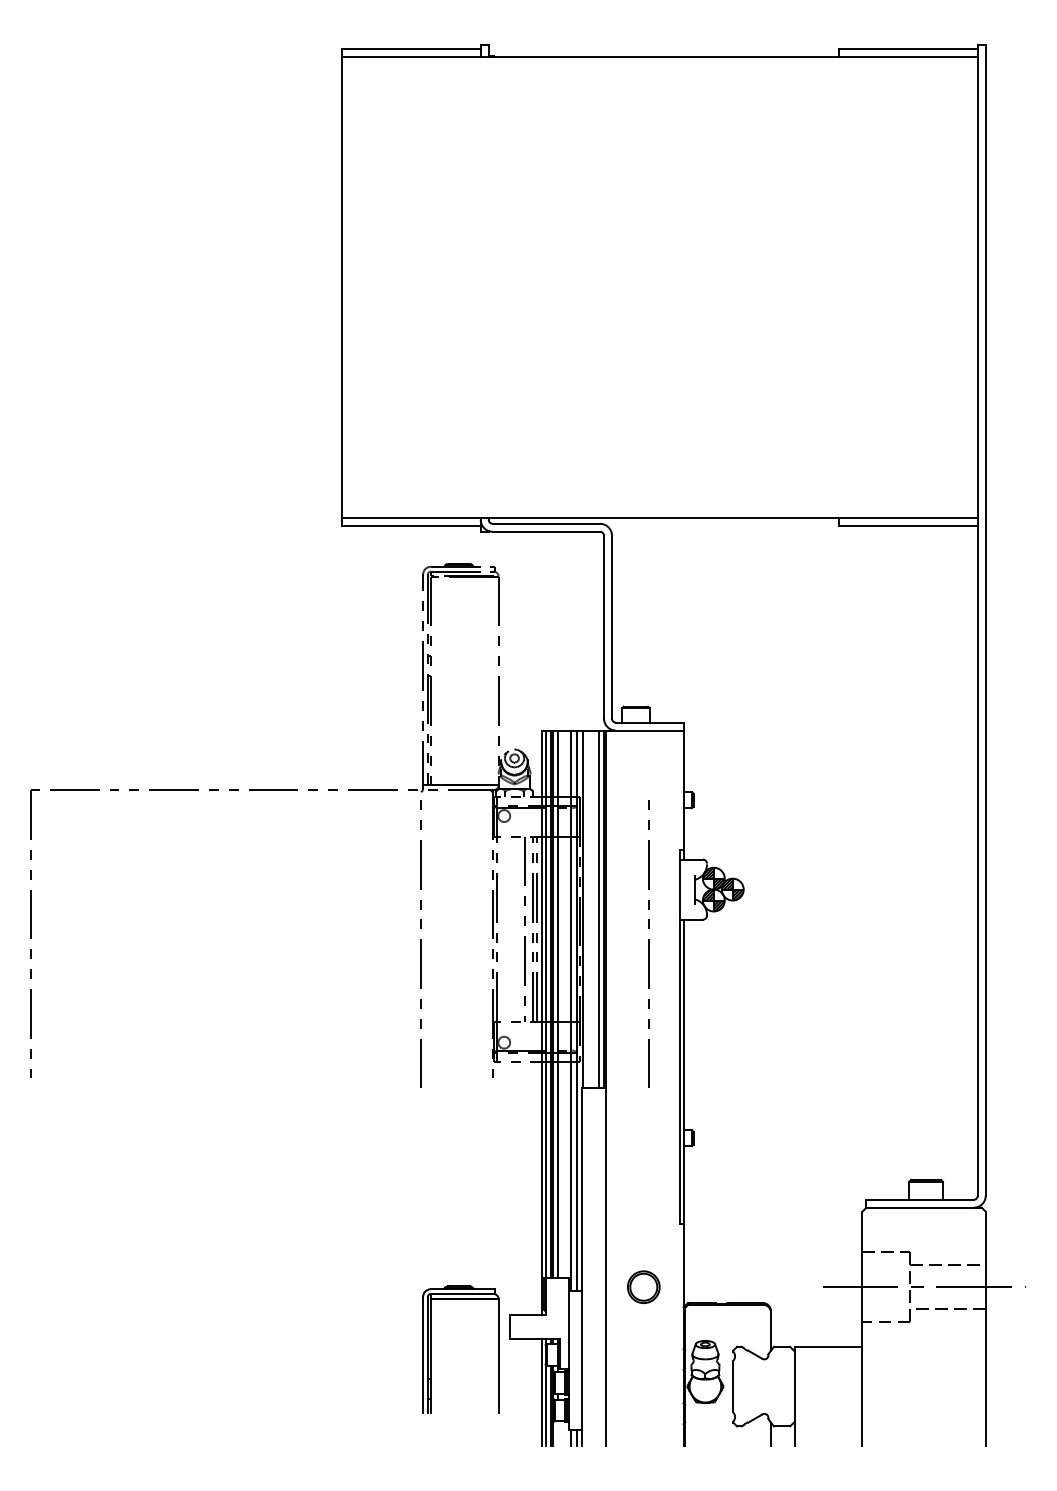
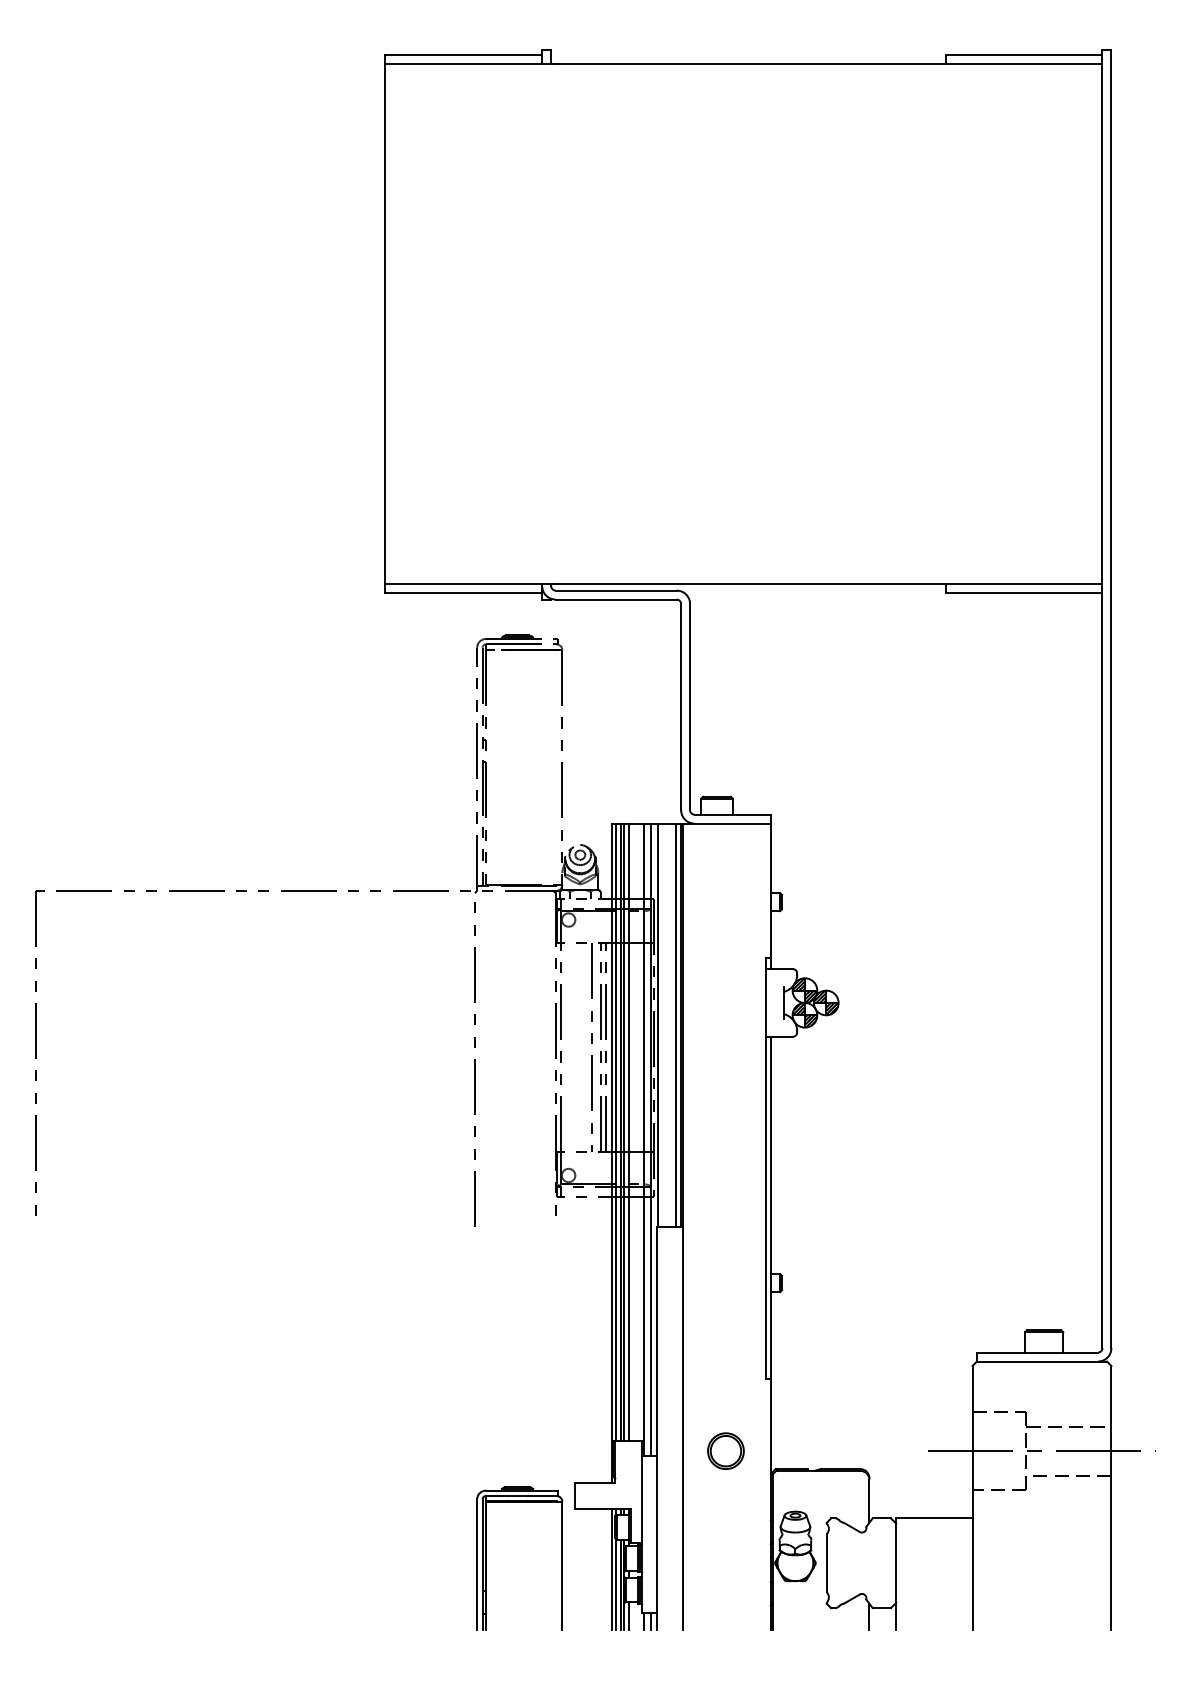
line: (648, 943) -> (731, 1063), removed
part: (431, 1349) -> (486, 1558), moved
line: (557, 1433) -> (628, 1616), added

